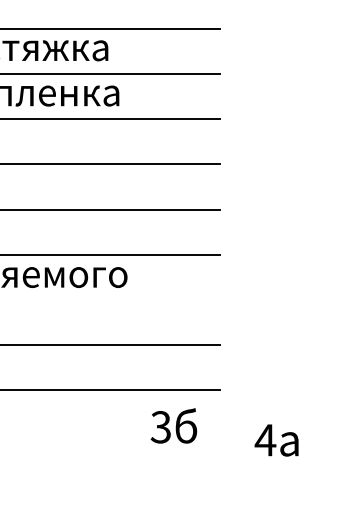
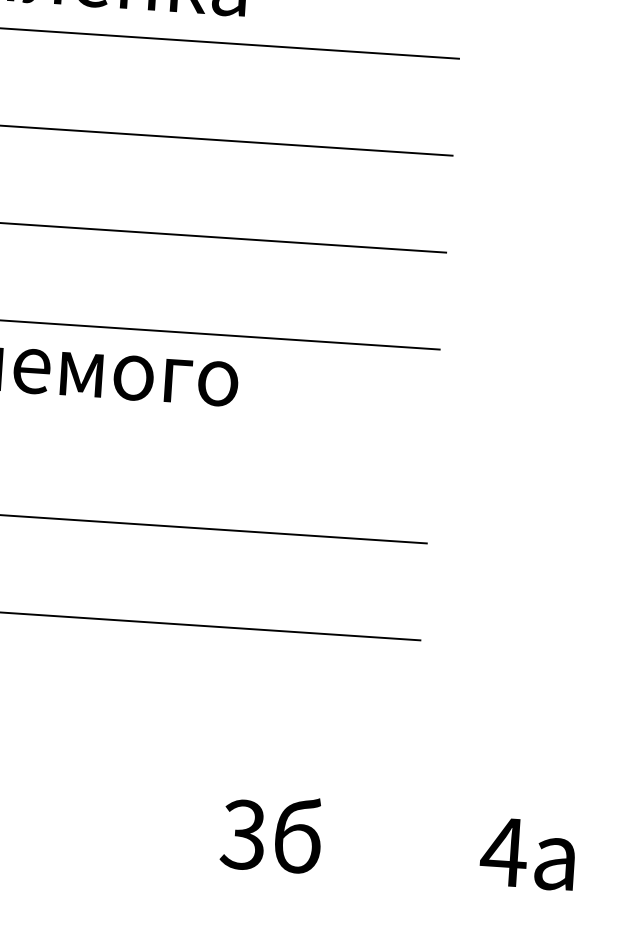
text: (173, 425) -> (270, 832), moved
text: (276, 440) -> (527, 854), moved

